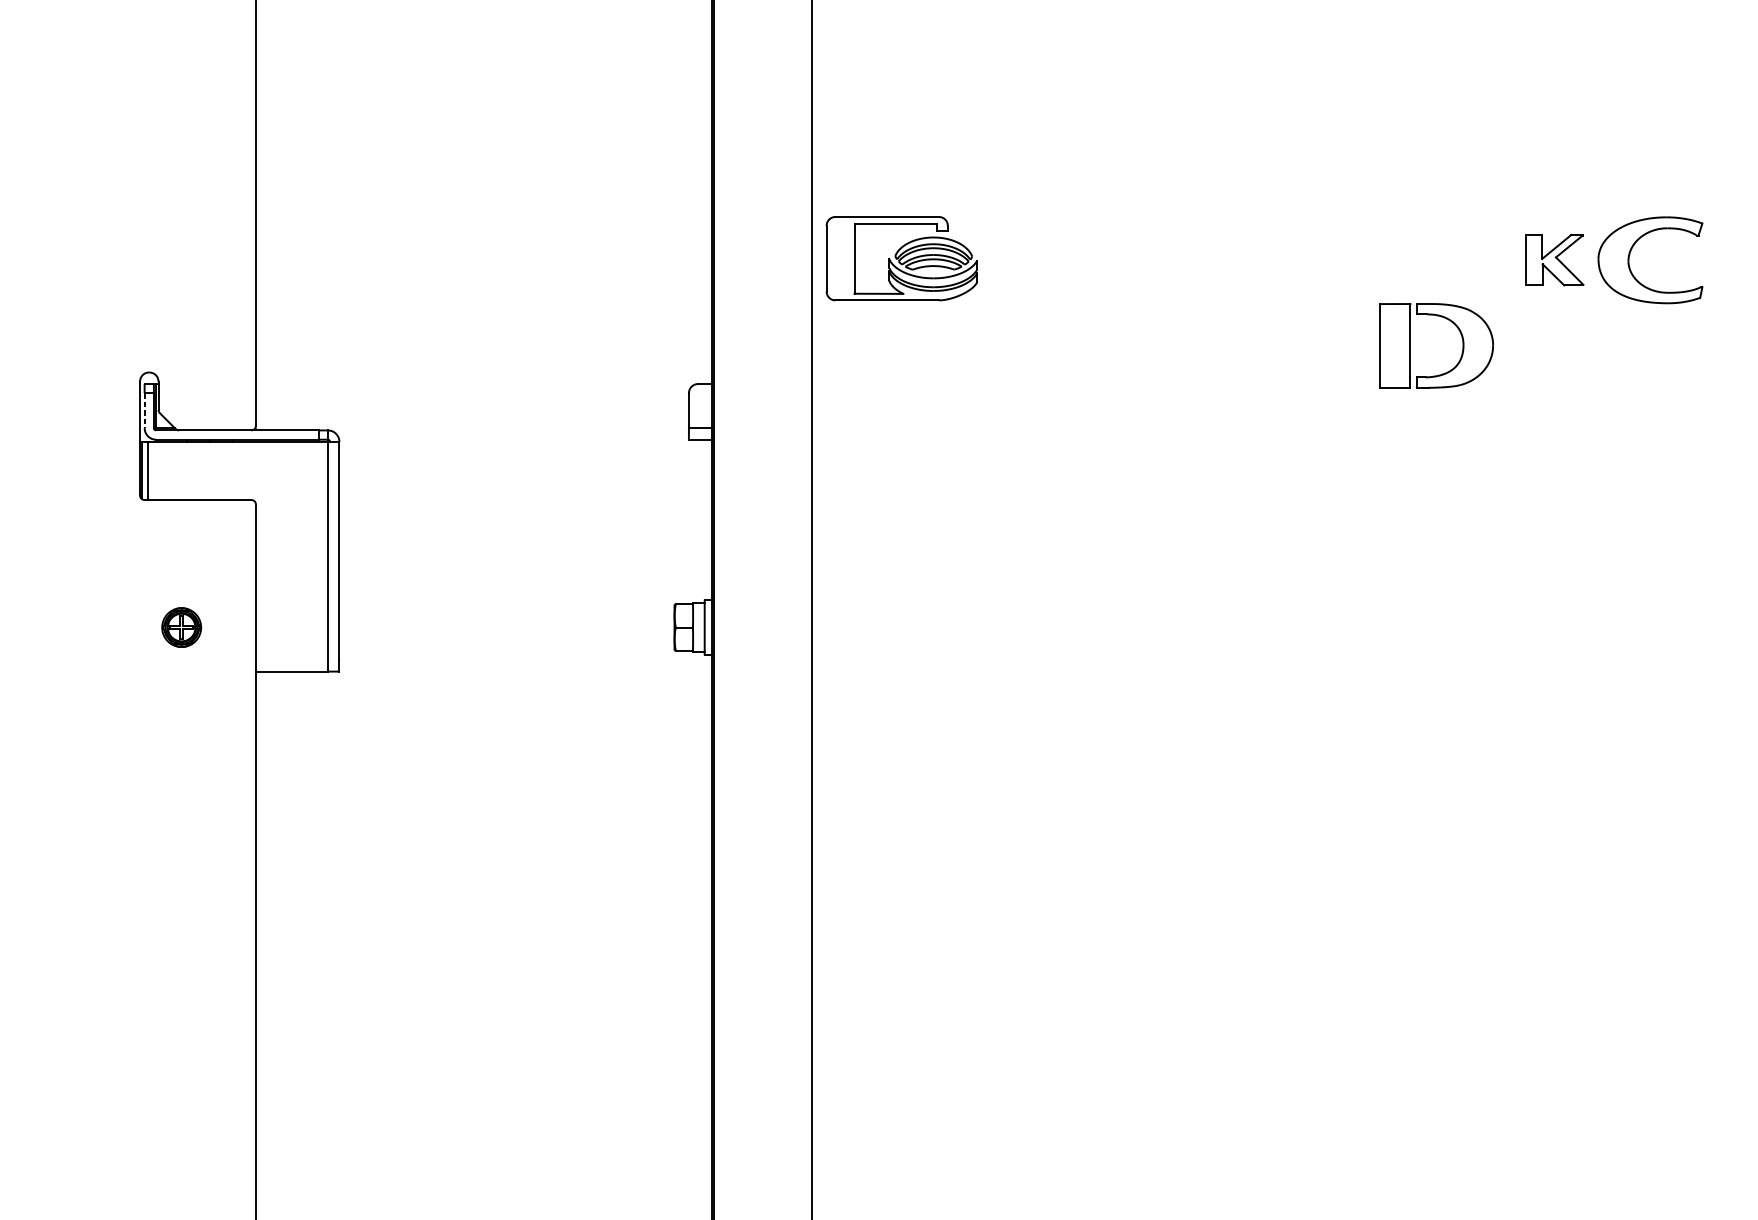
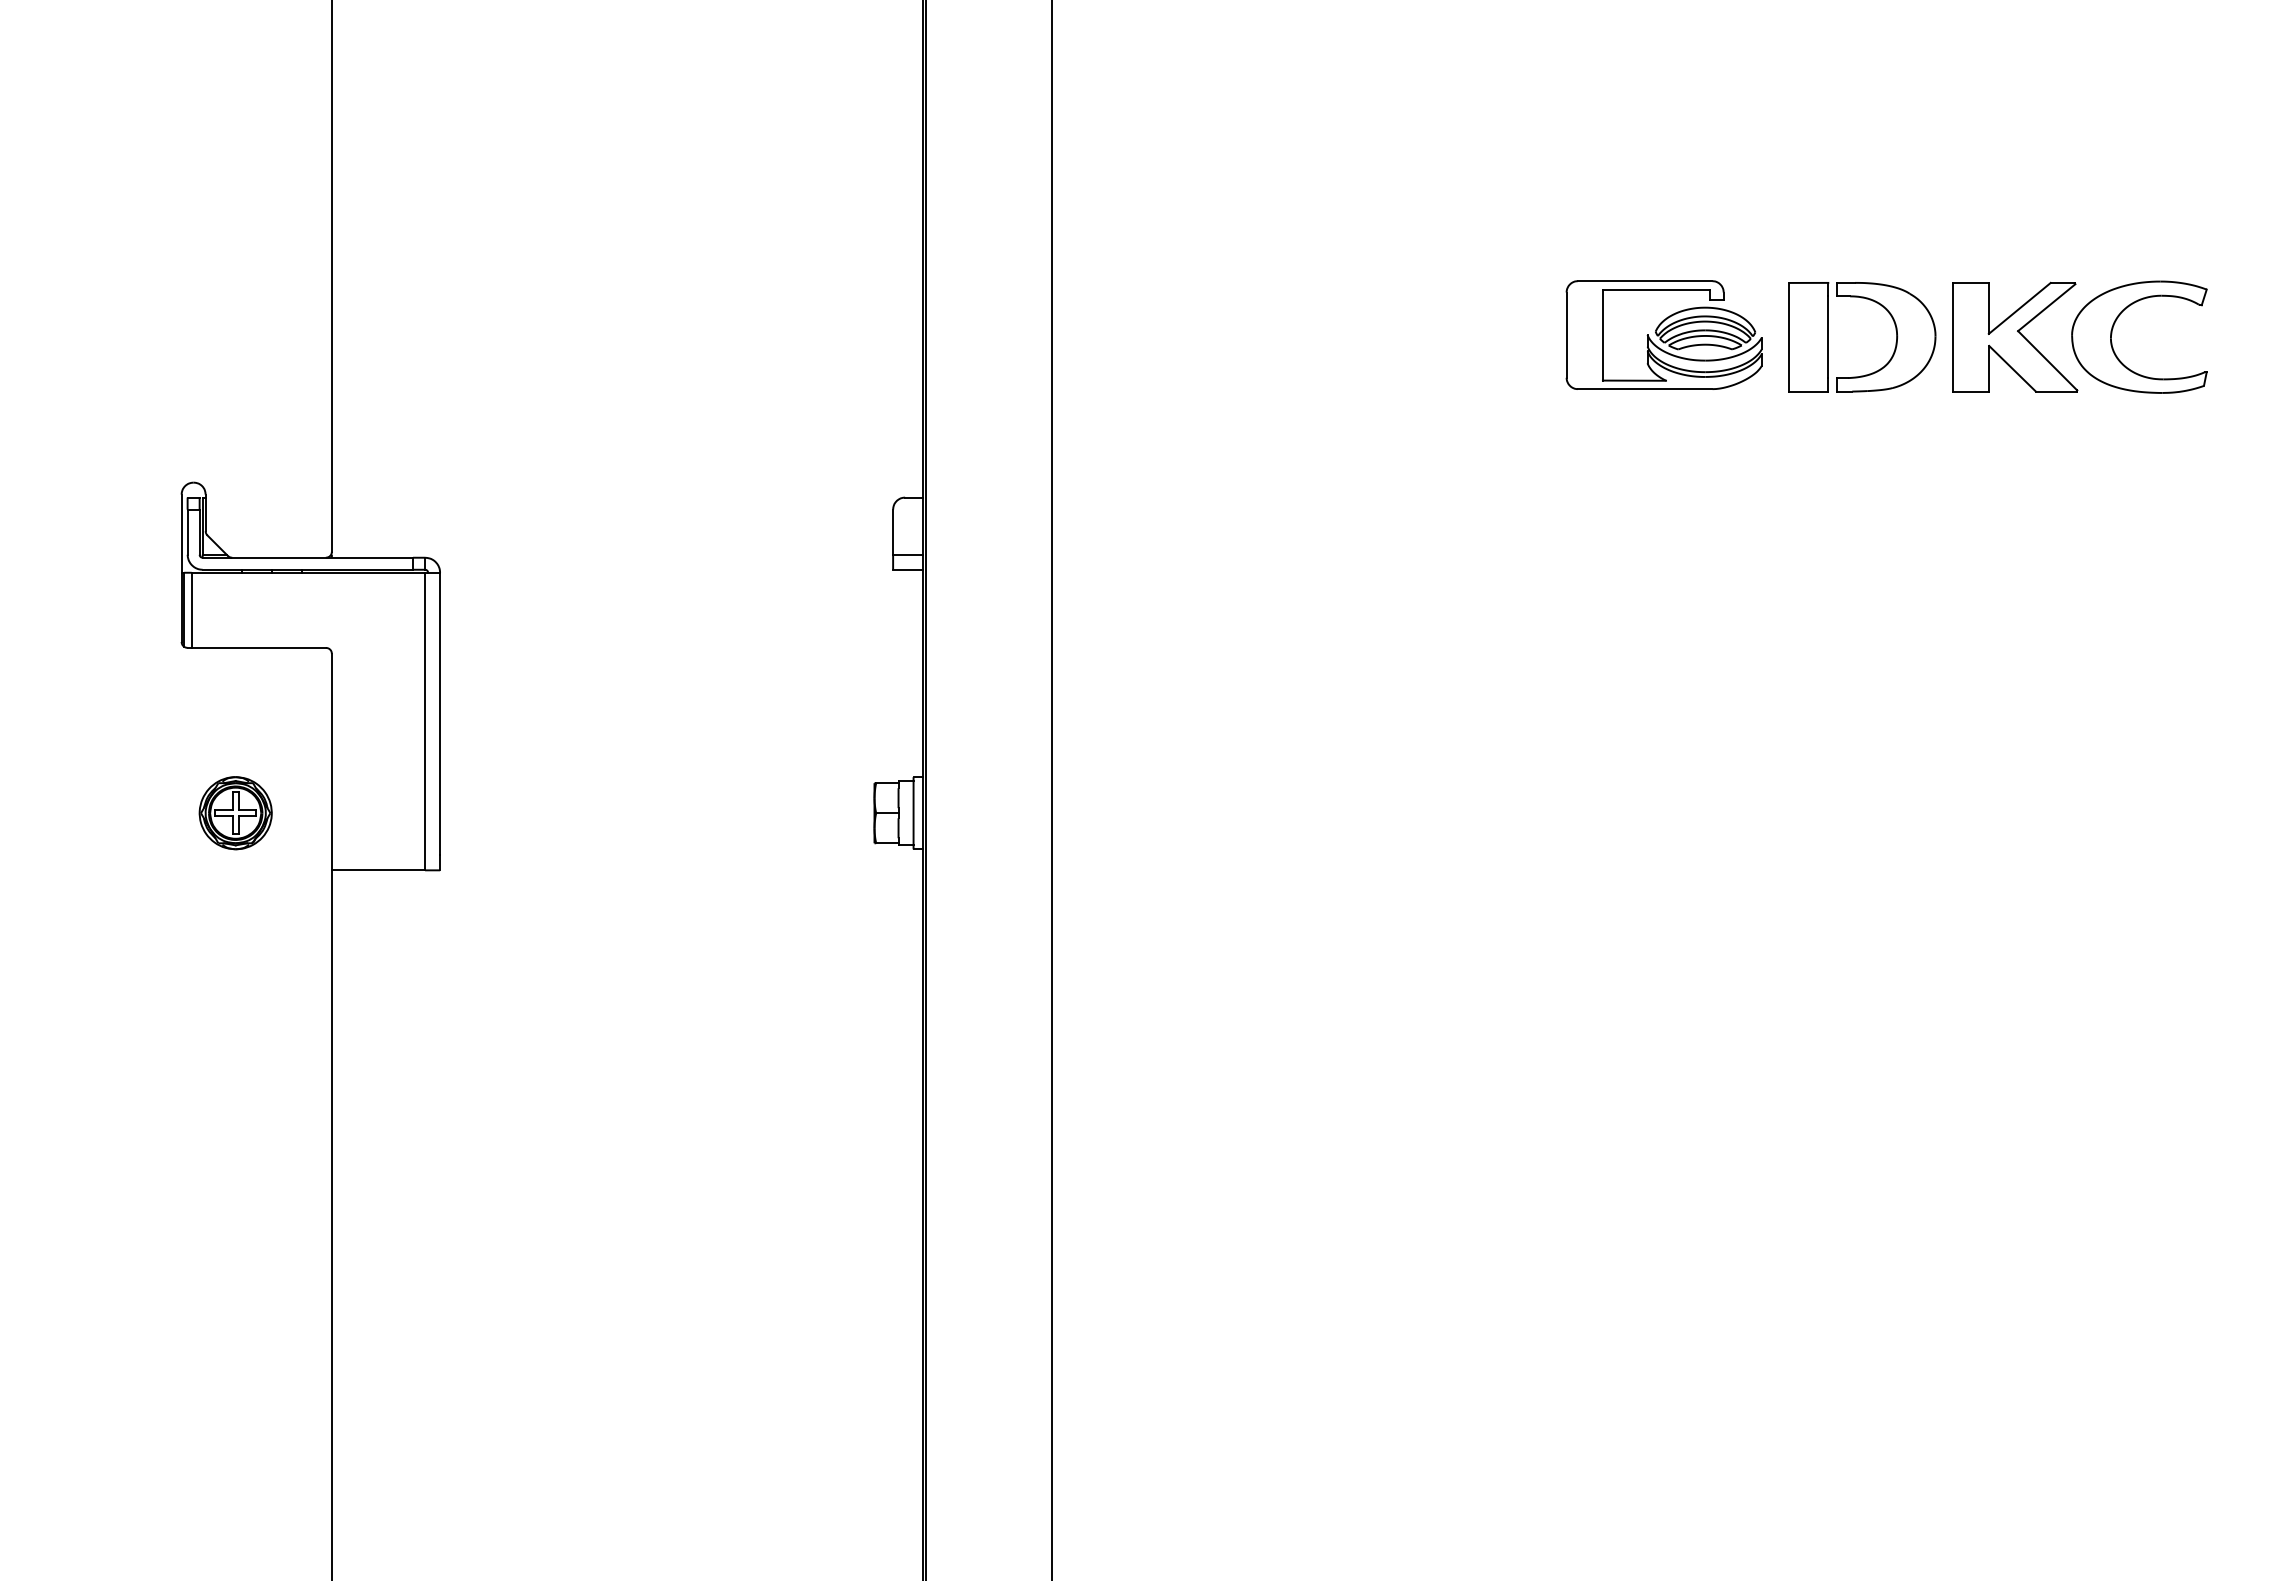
part: (901, 258) -> (1663, 334), moved
part: (1554, 259) -> (2015, 336), size x1.67
part: (1462, 350) -> (1895, 342), moved
line: (144, 410) -> (187, 532), dashed -> solid
part: (181, 627) -> (235, 813), size x1.43

